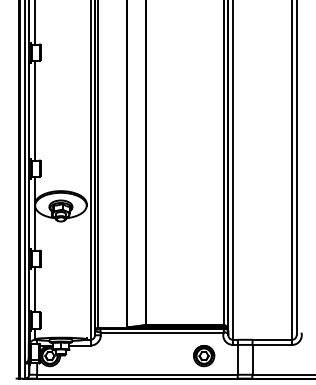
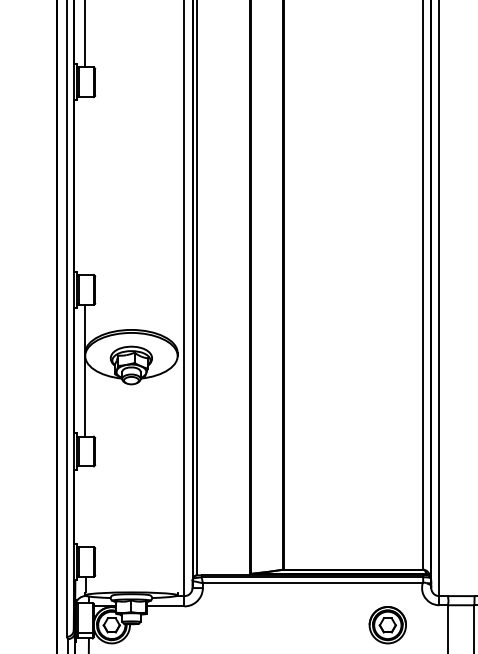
line: (34, 110) -> (84, 185), removed
line: (34, 289) -> (84, 506), removed

